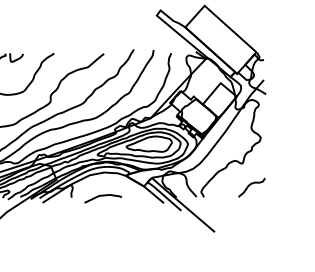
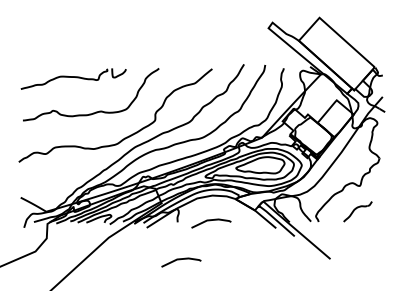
part: (251, 187) -> (357, 211), moved
line: (74, 233) -> (180, 260), added

